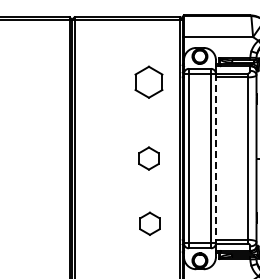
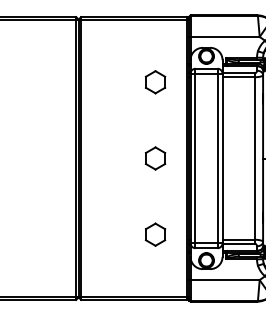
part: (148, 82) -> (155, 82), size x0.71
line: (215, 158) -> (222, 158), dashed -> solid
part: (149, 223) -> (155, 234), moved

